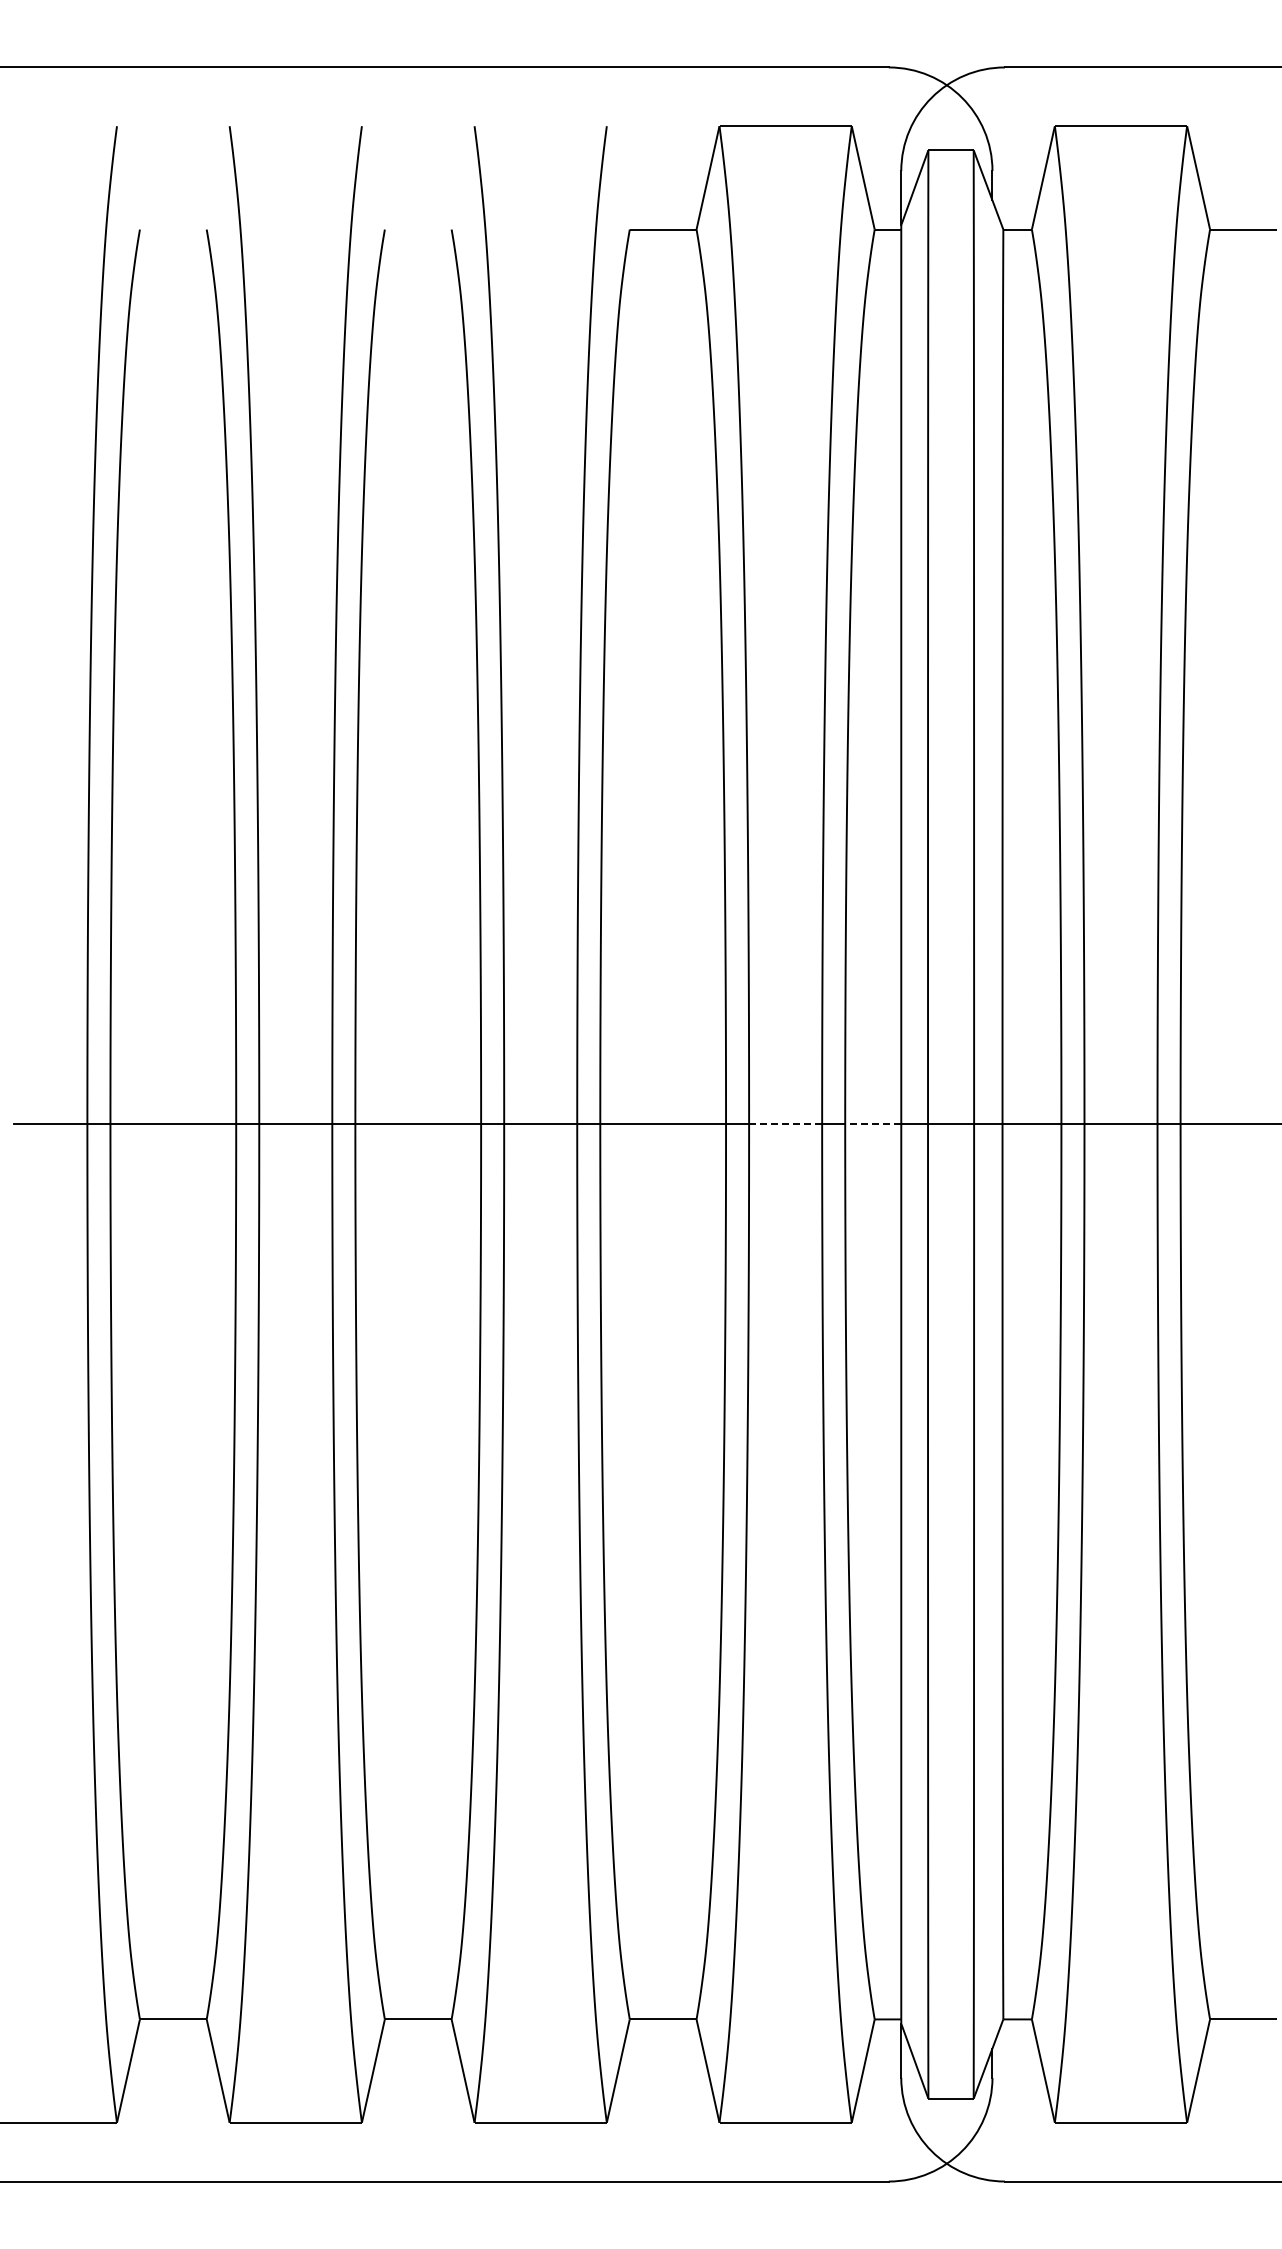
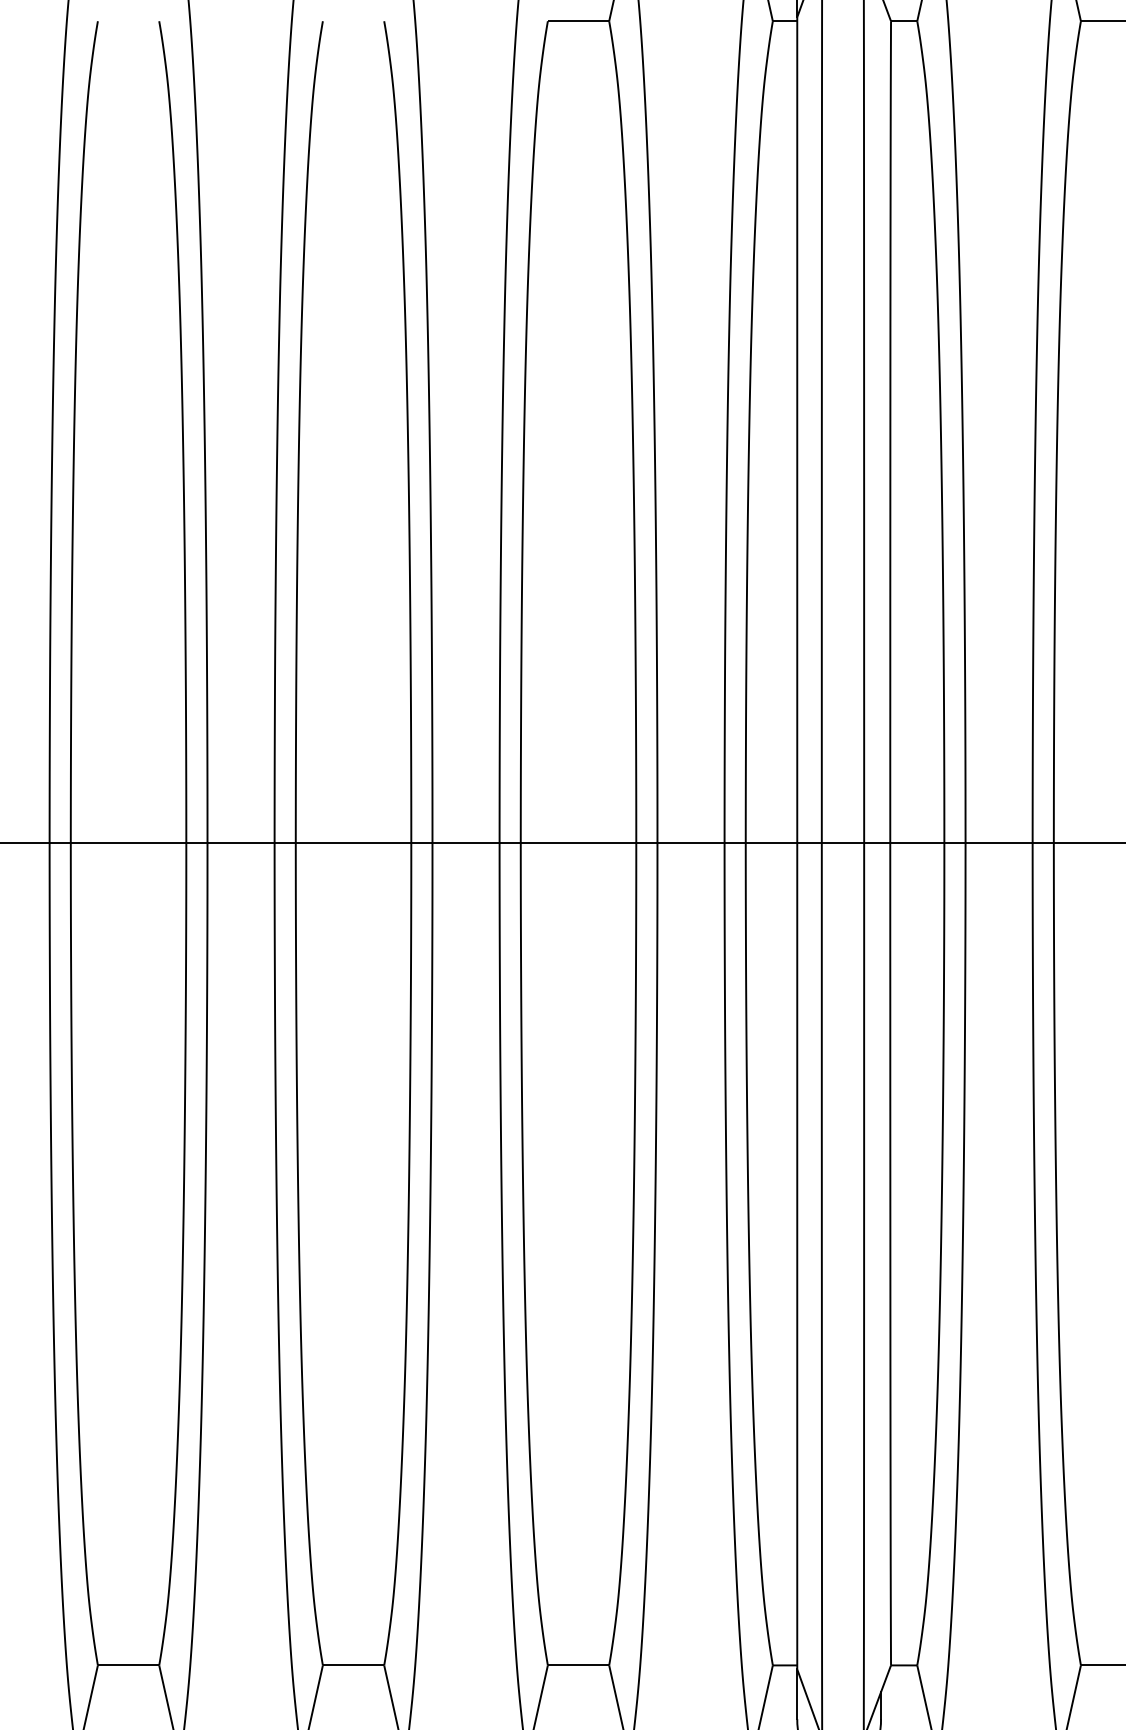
line: (785, 1124) -> (690, 843), dashed -> solid
line: (872, 1124) -> (770, 843), dashed -> solid

